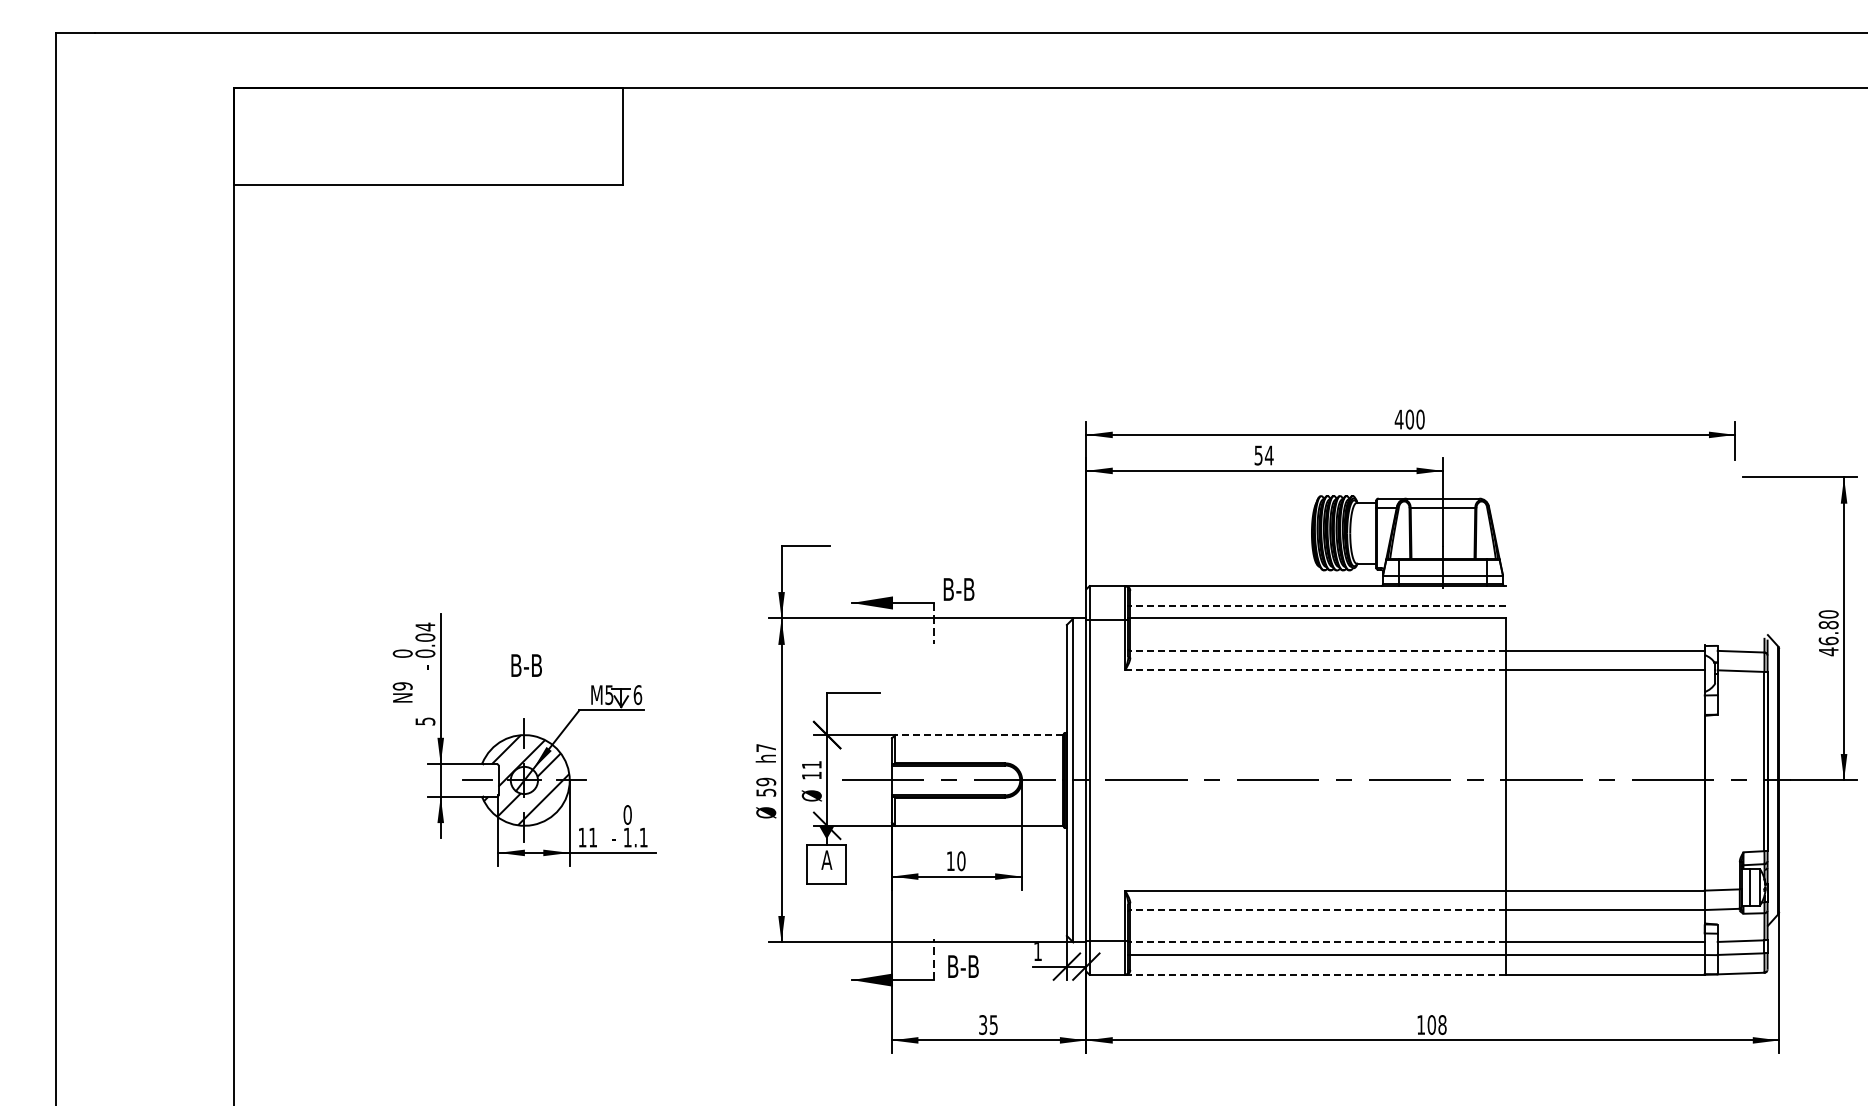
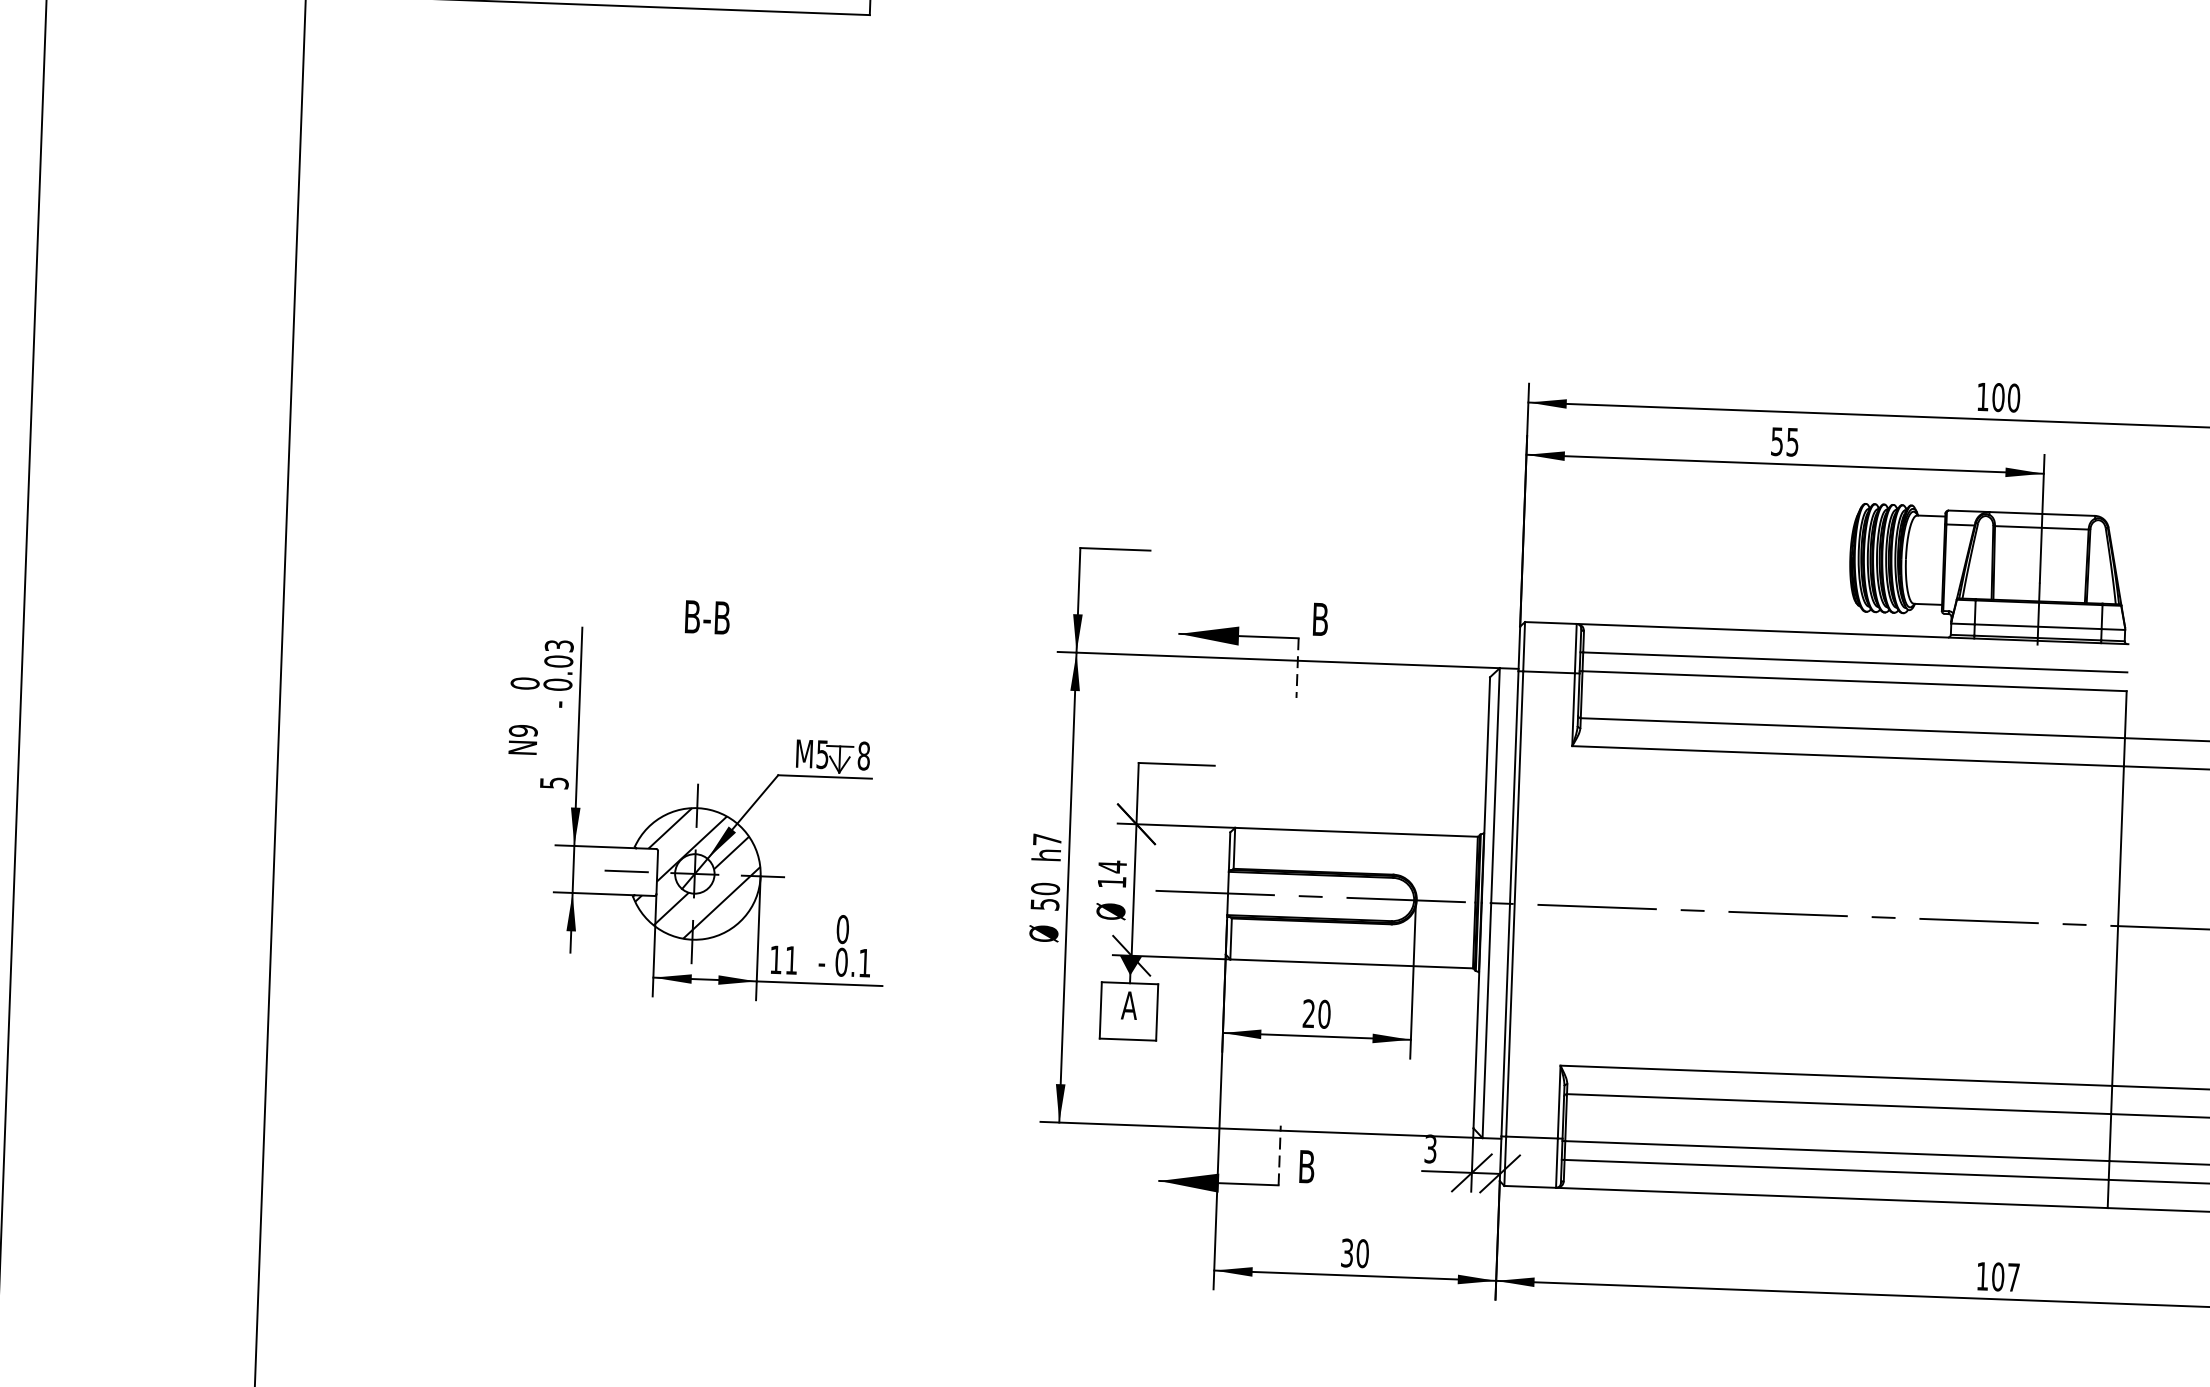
text: (1398, 419) -> (1982, 396), 400 -> 100
text: (1268, 455) -> (1791, 442), 54 -> 55
text: (965, 589) -> (1344, 620), B-B -> B
line: (1317, 605) -> (1854, 662), dashed -> solid
text: (425, 626) -> (559, 645), 0.04 -> 0.03
line: (1317, 650) -> (1852, 727), dashed -> solid
text: (526, 665) -> (707, 617), moved
line: (1314, 670) -> (1846, 756), dashed -> solid
text: (637, 694) -> (863, 755), 6 -> 8
line: (978, 735) -> (1355, 832), dashed -> solid
text: (811, 764) -> (1112, 866), 11 -> 14
text: (766, 781) -> (1045, 888), 59 -> 50
text: (627, 837) -> (841, 962), 1.1 -> 0.1
text: (950, 860) -> (1308, 1012), 10 -> 20
line: (1317, 910) -> (1838, 1104), dashed -> solid
line: (1317, 942) -> (1836, 1151), dashed -> solid
text: (1037, 952) -> (1429, 1150), 1 -> 3
text: (969, 966) -> (1330, 1167), B-B -> B
line: (1314, 974) -> (1830, 1197), dashed -> solid
text: (993, 1024) -> (1362, 1252), 35 -> 30
text: (1442, 1025) -> (2013, 1278), 108 -> 107

